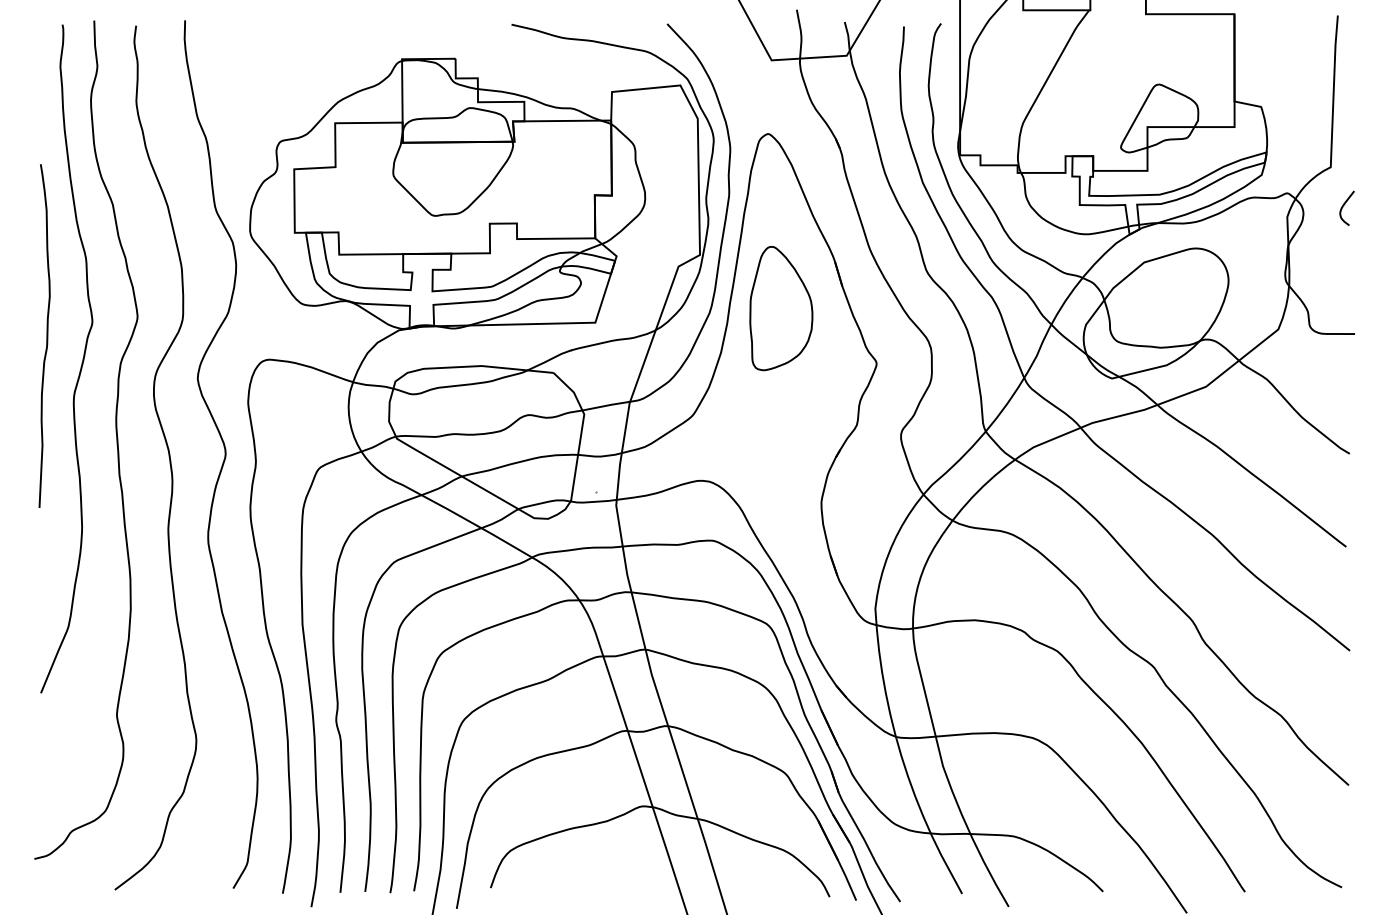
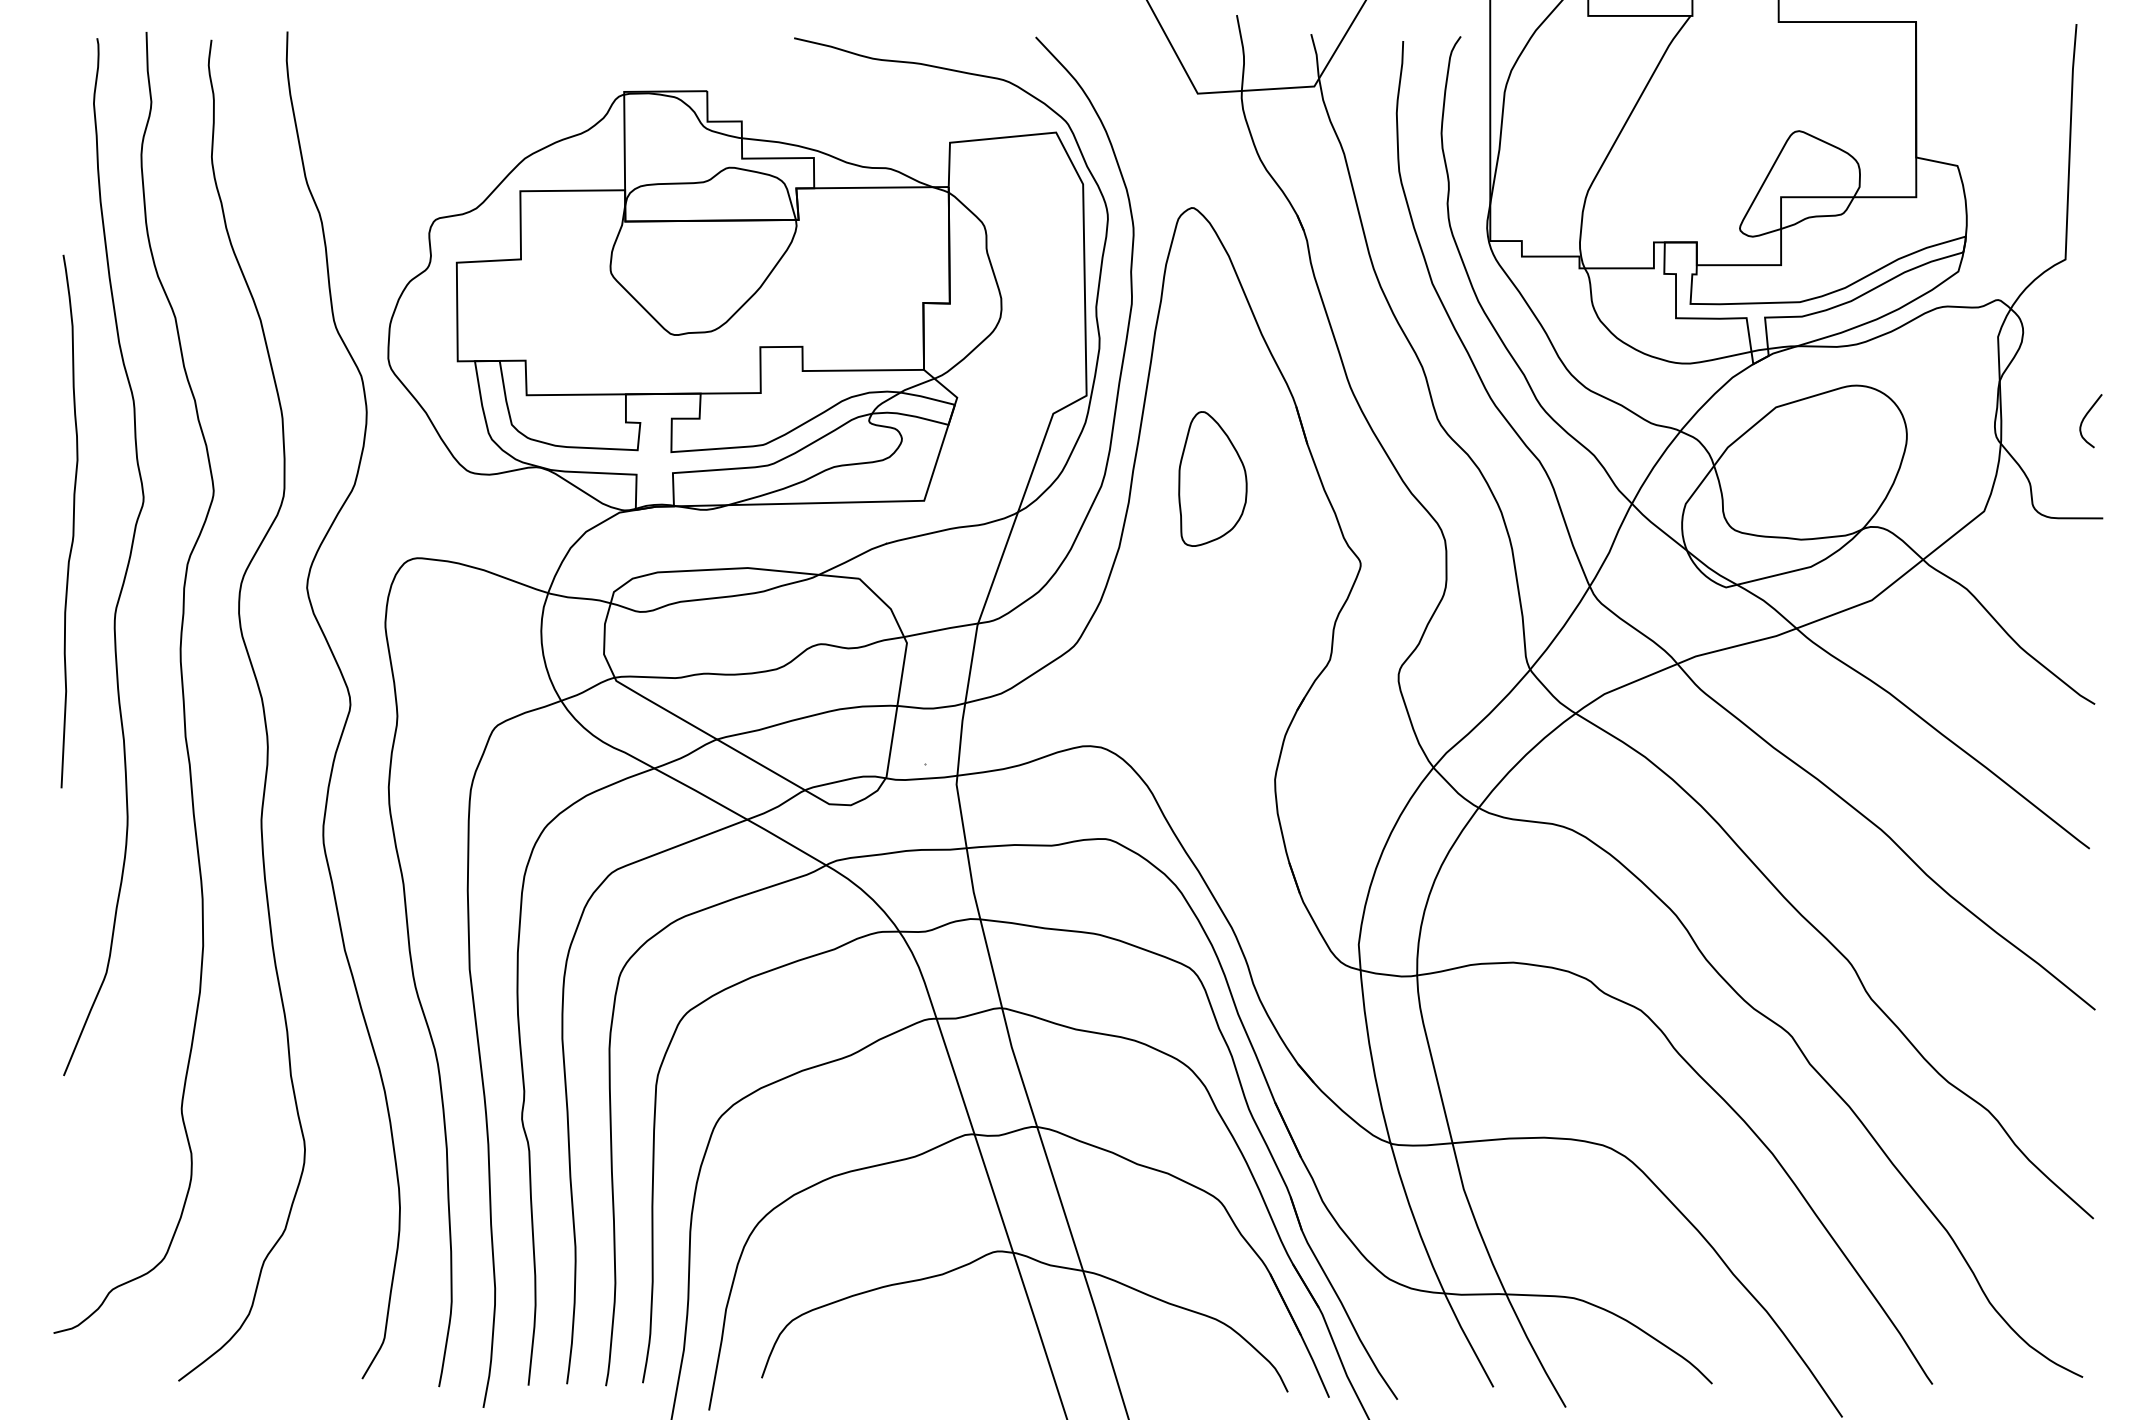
curve: (1344, 205) -> (2086, 416), moved
part: (781, 308) -> (1213, 478), size x0.7

